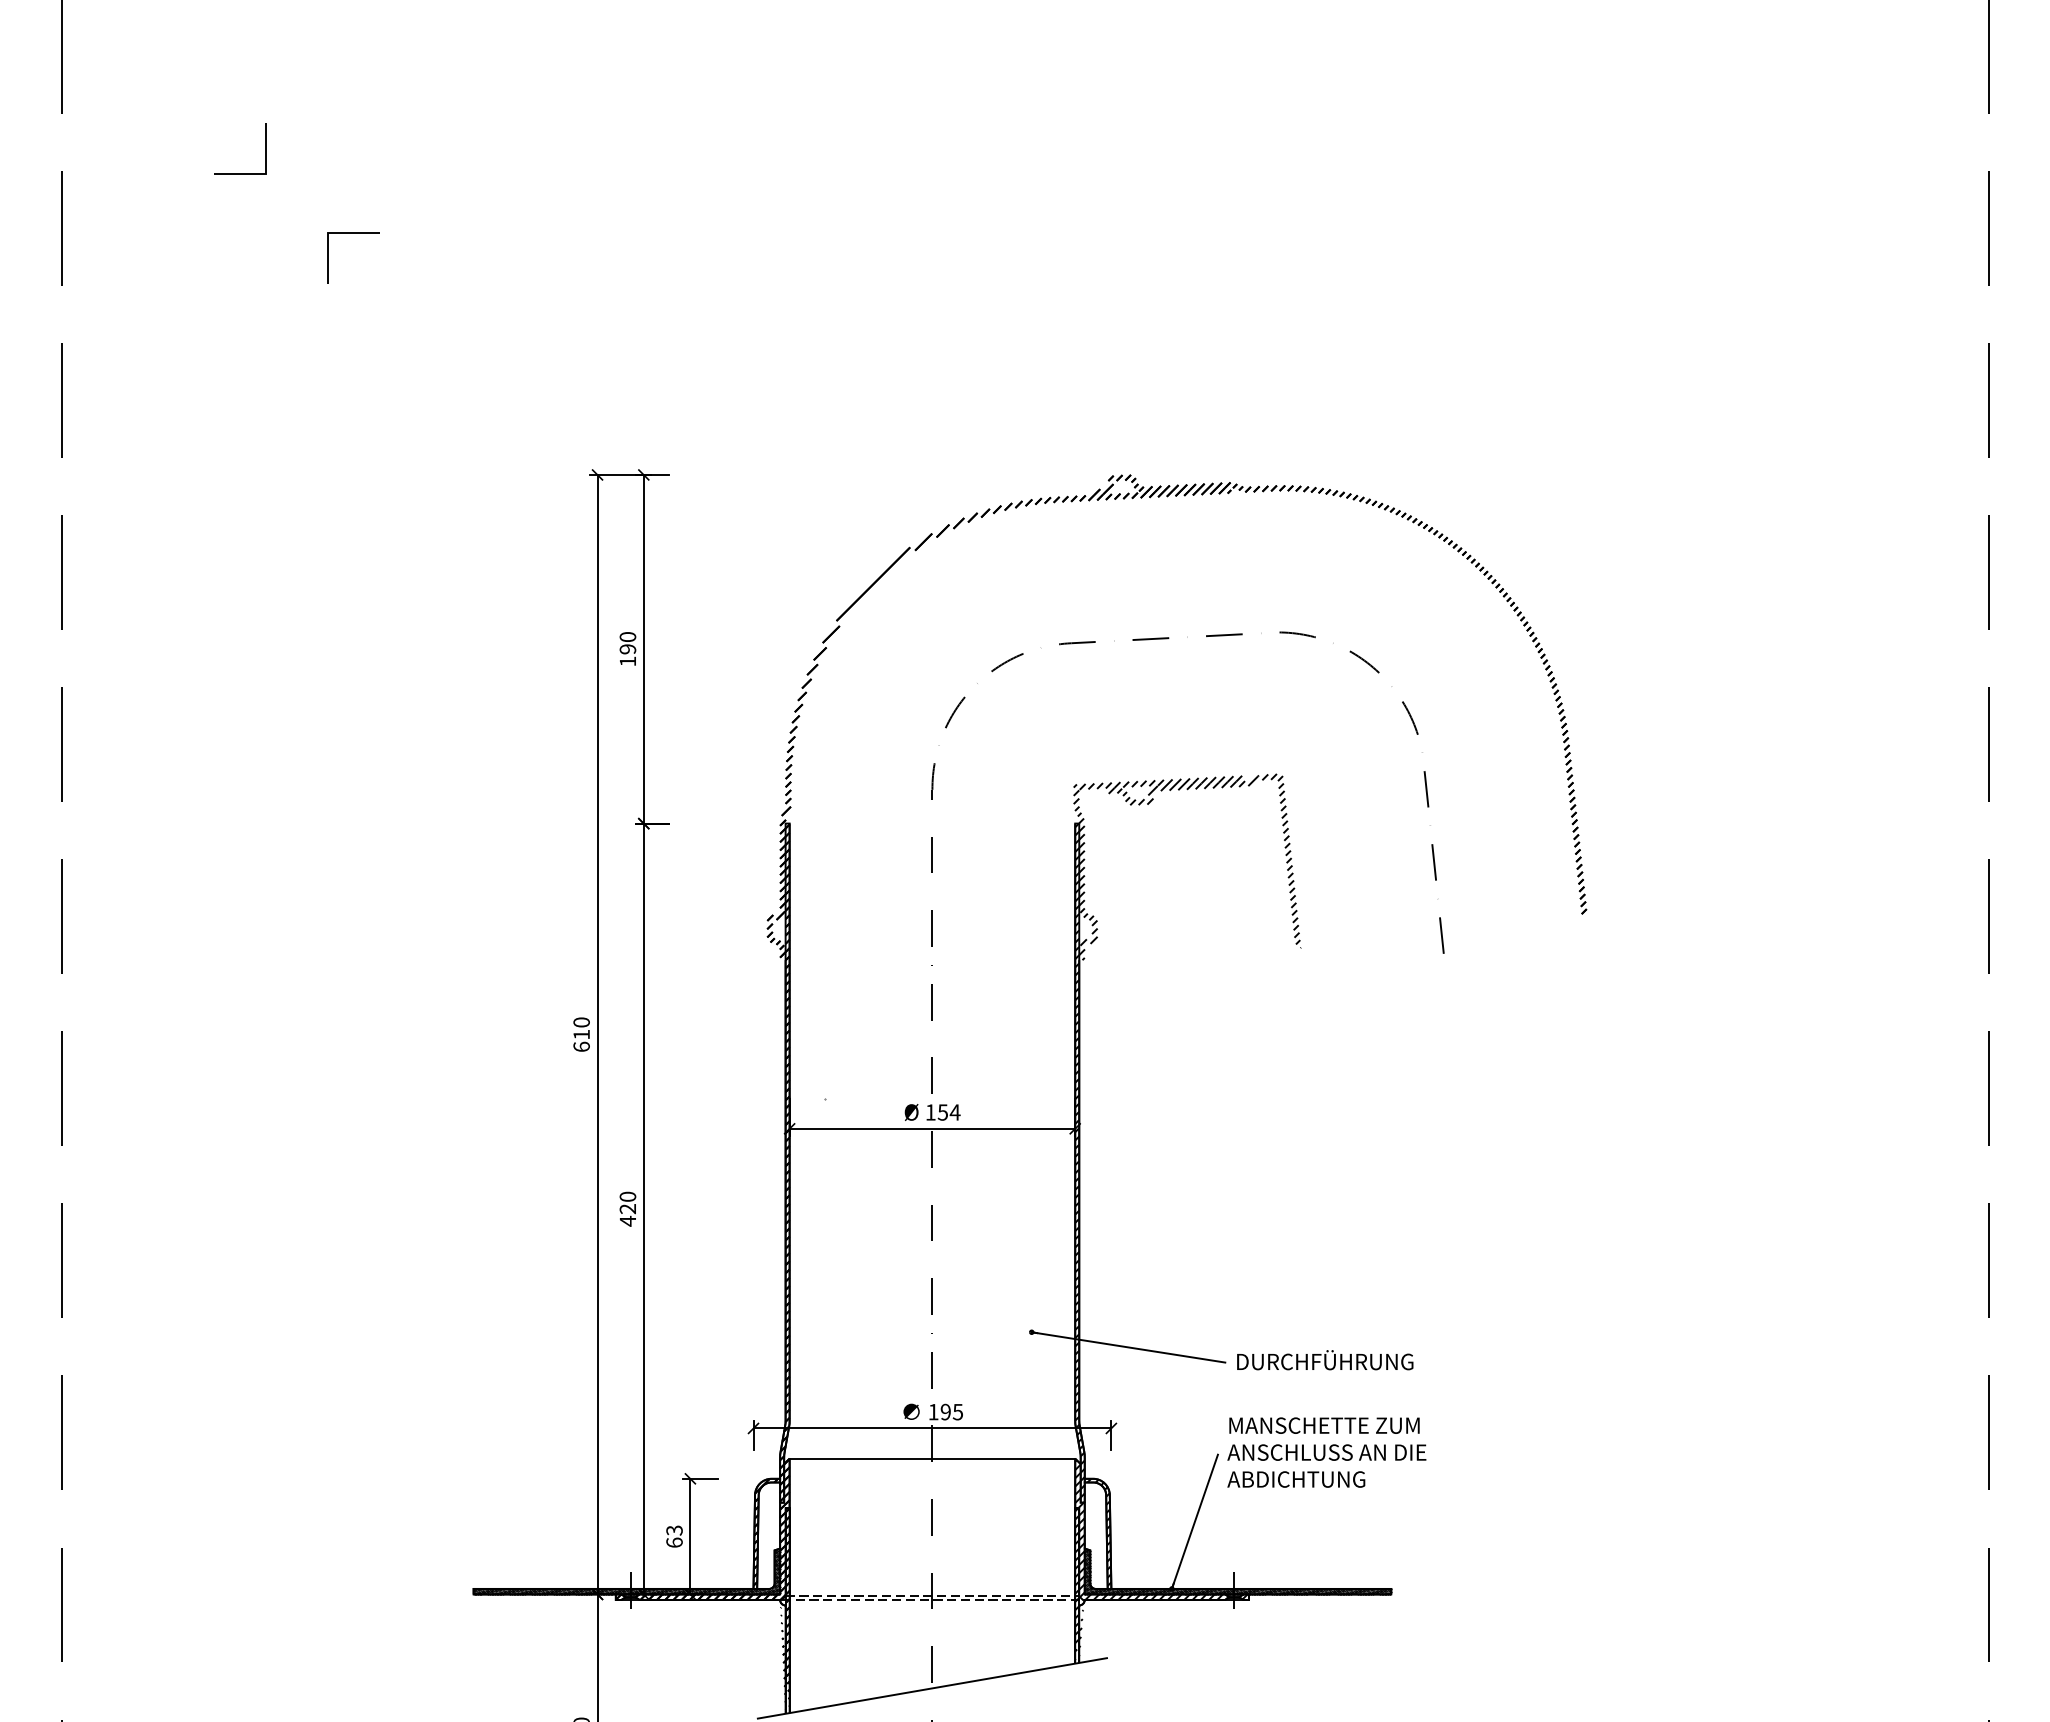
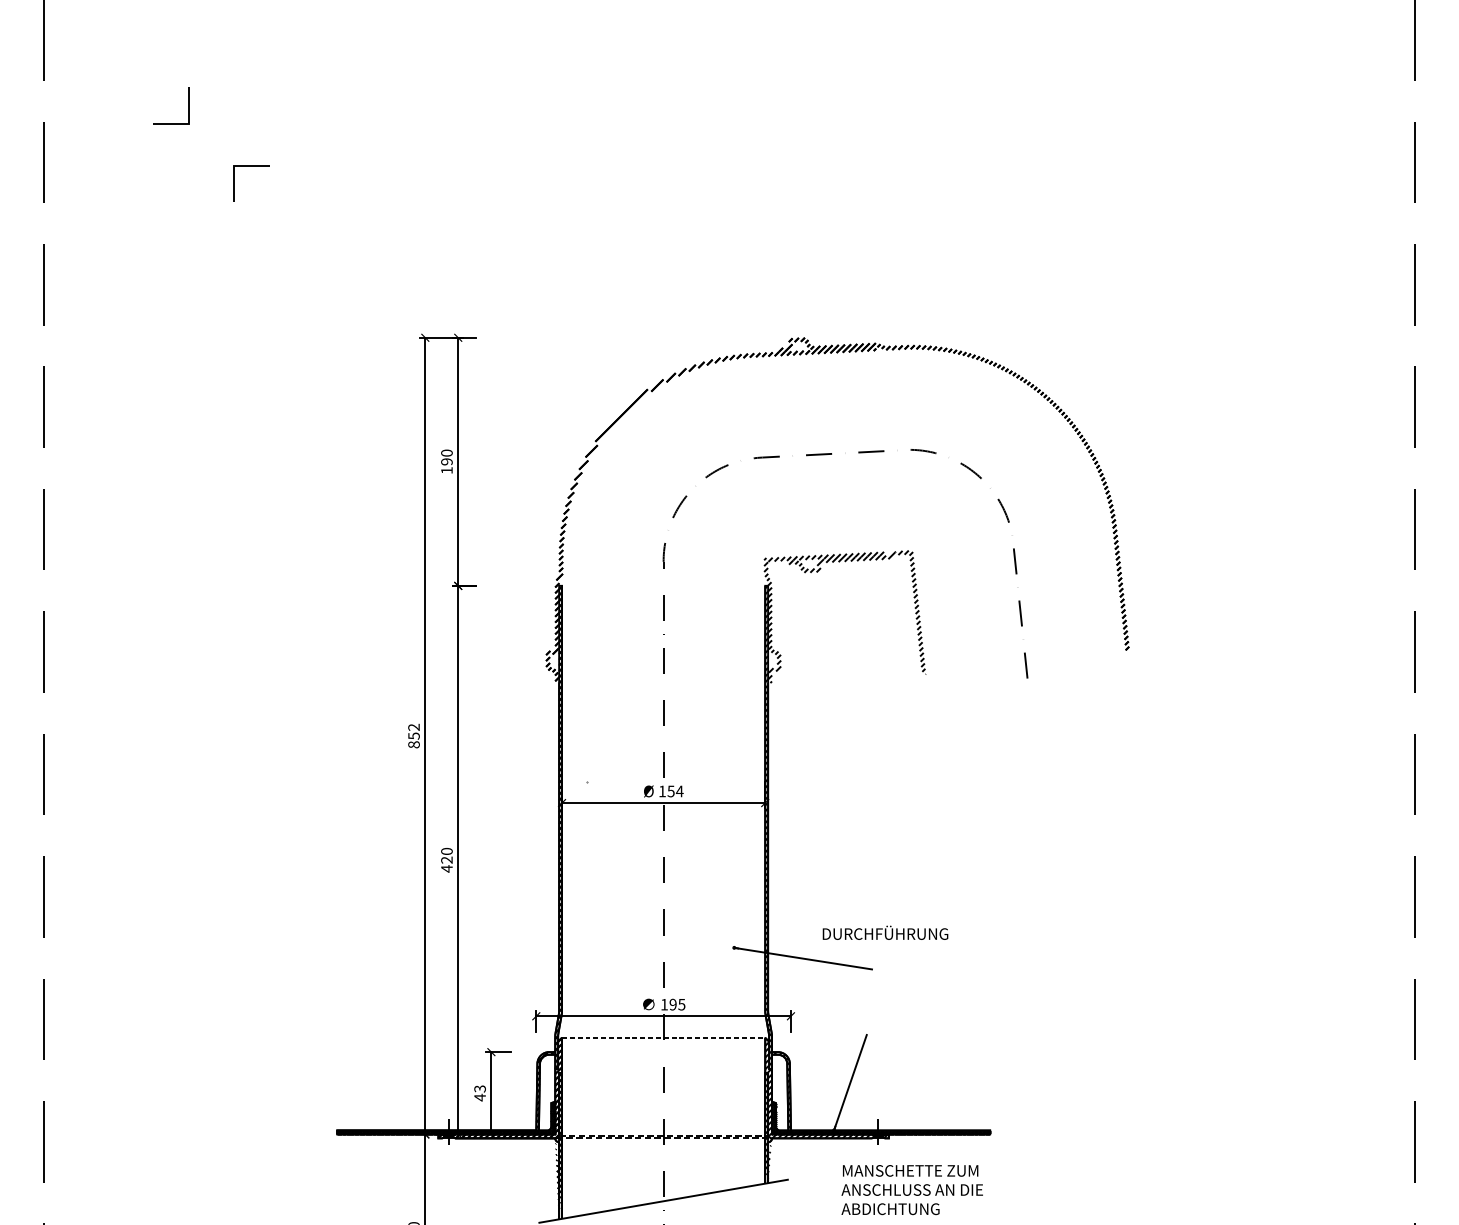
text: (581, 1034) -> (413, 735), 610 -> 852
text: (1325, 1360) -> (885, 933), moved
text: (1326, 1452) -> (912, 1189), moved
line: (932, 1458) -> (663, 1037), solid -> dashed
text: (674, 1542) -> (480, 1097), 63 -> 43

